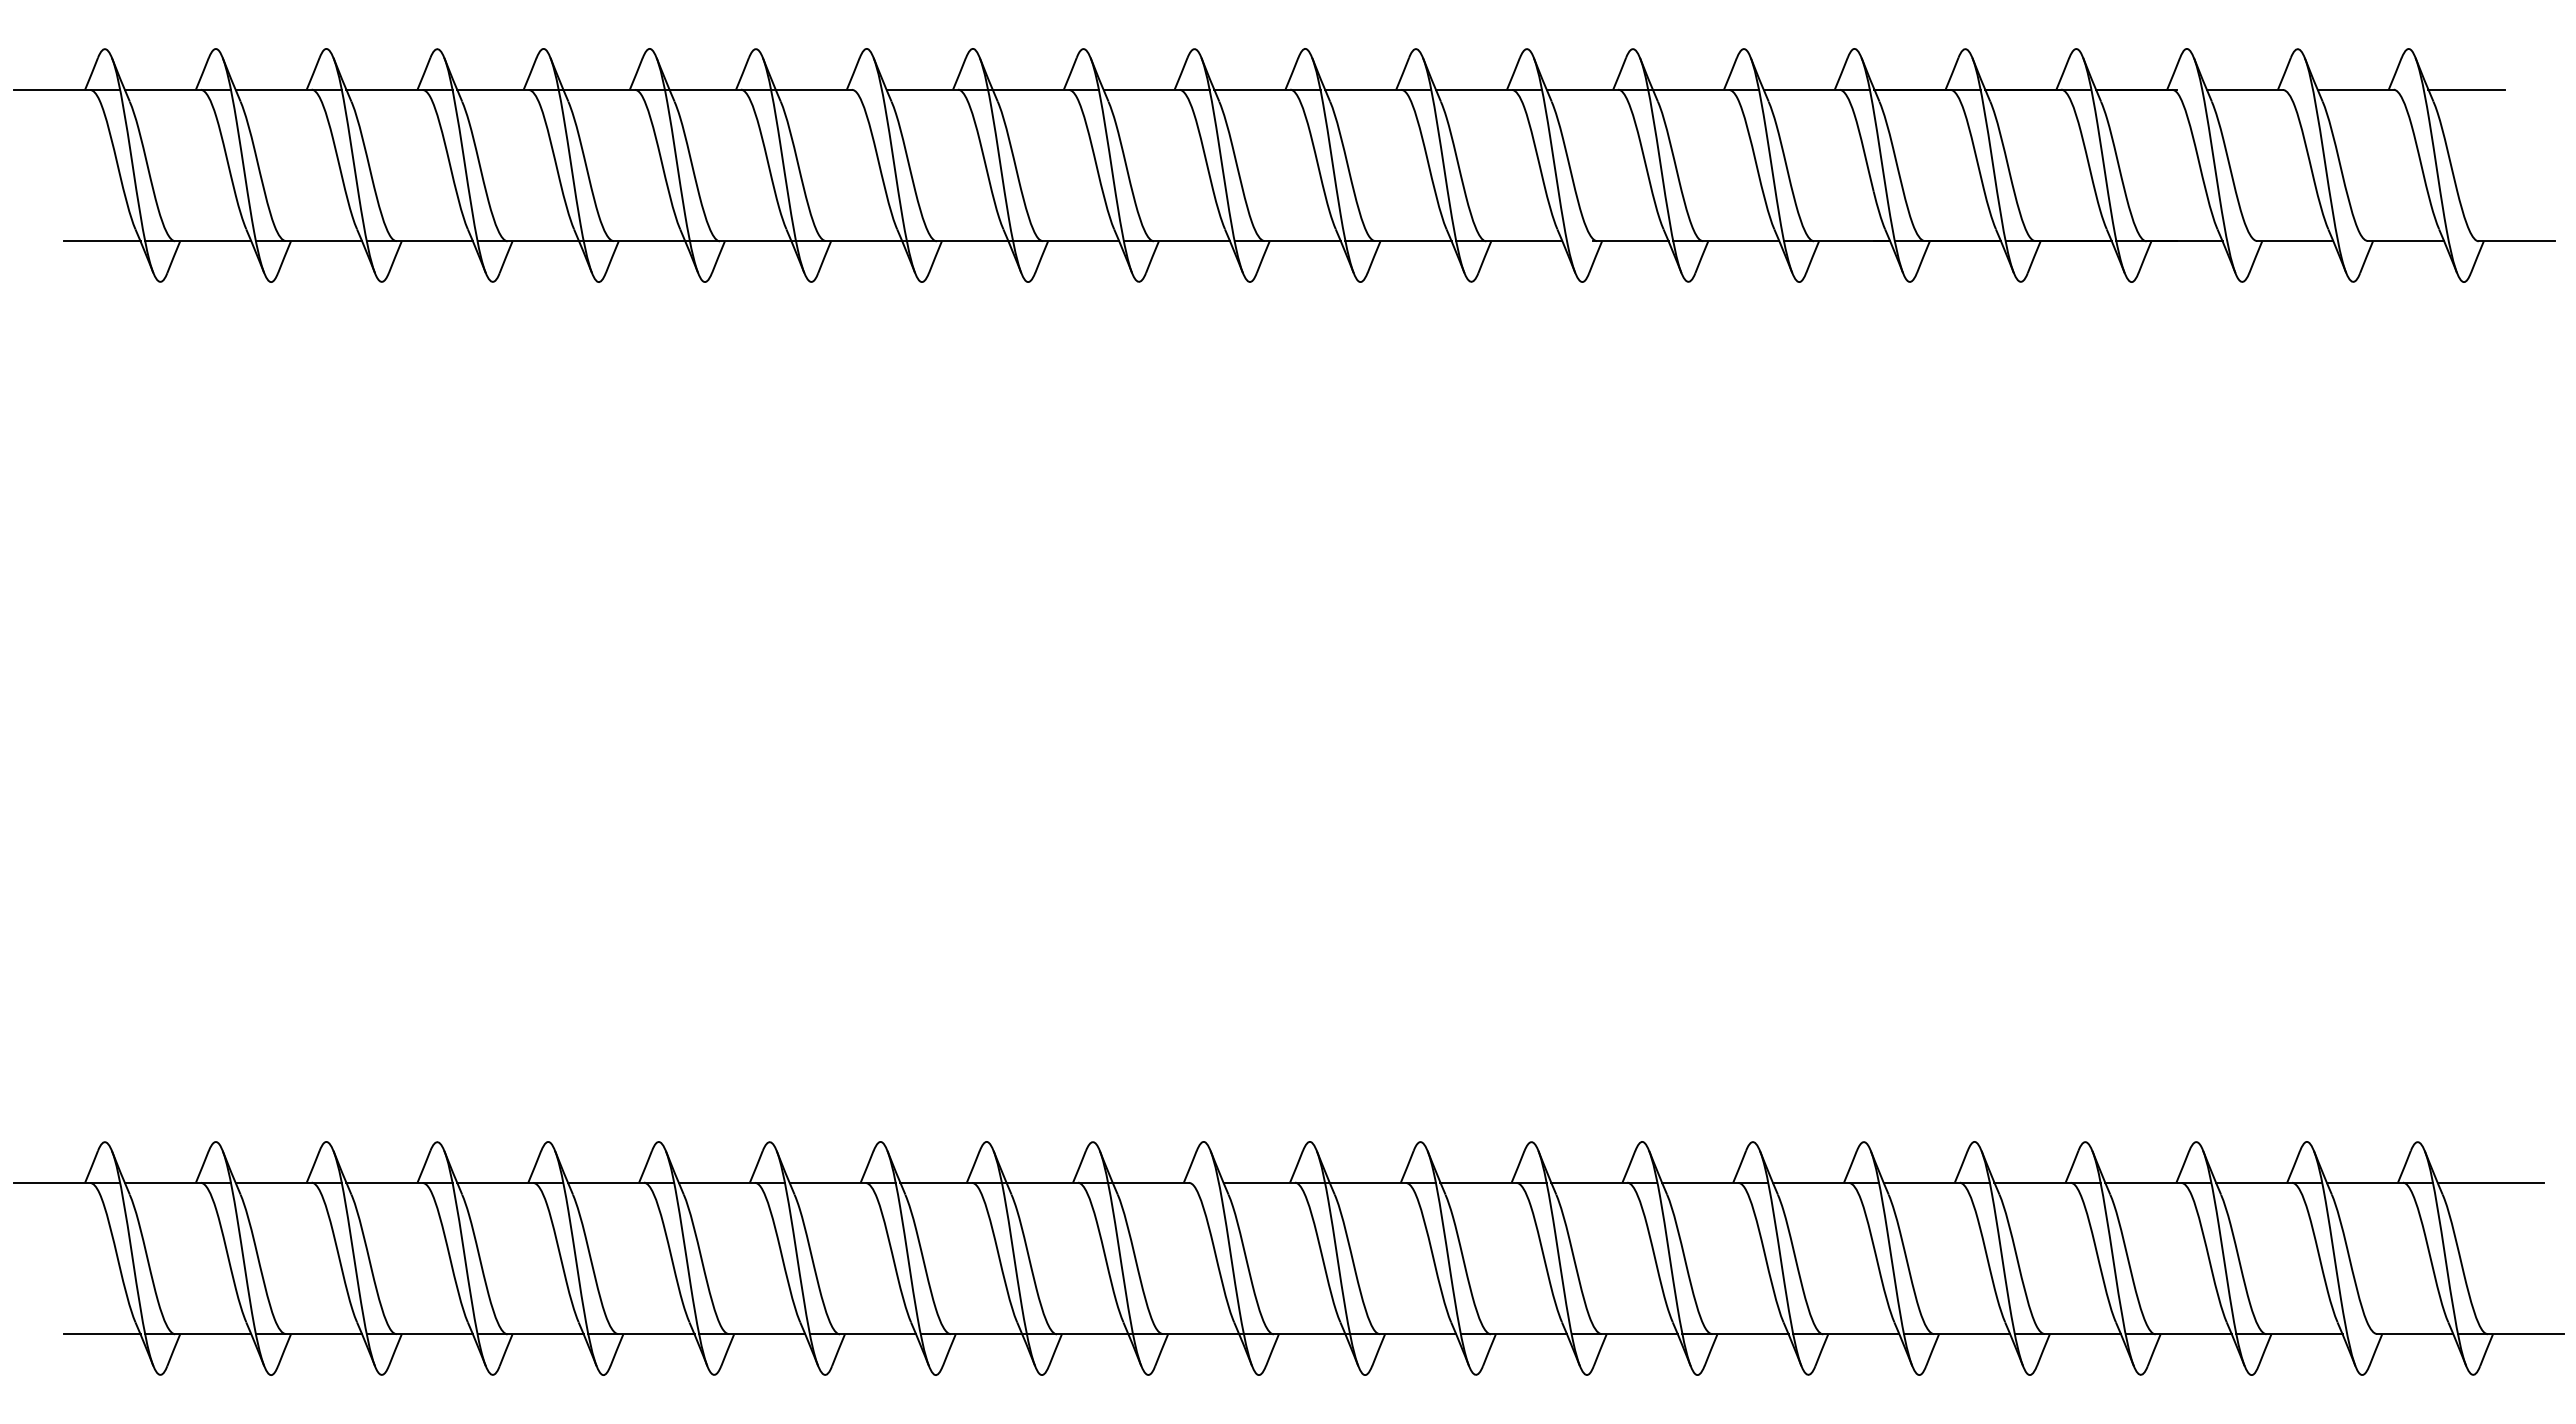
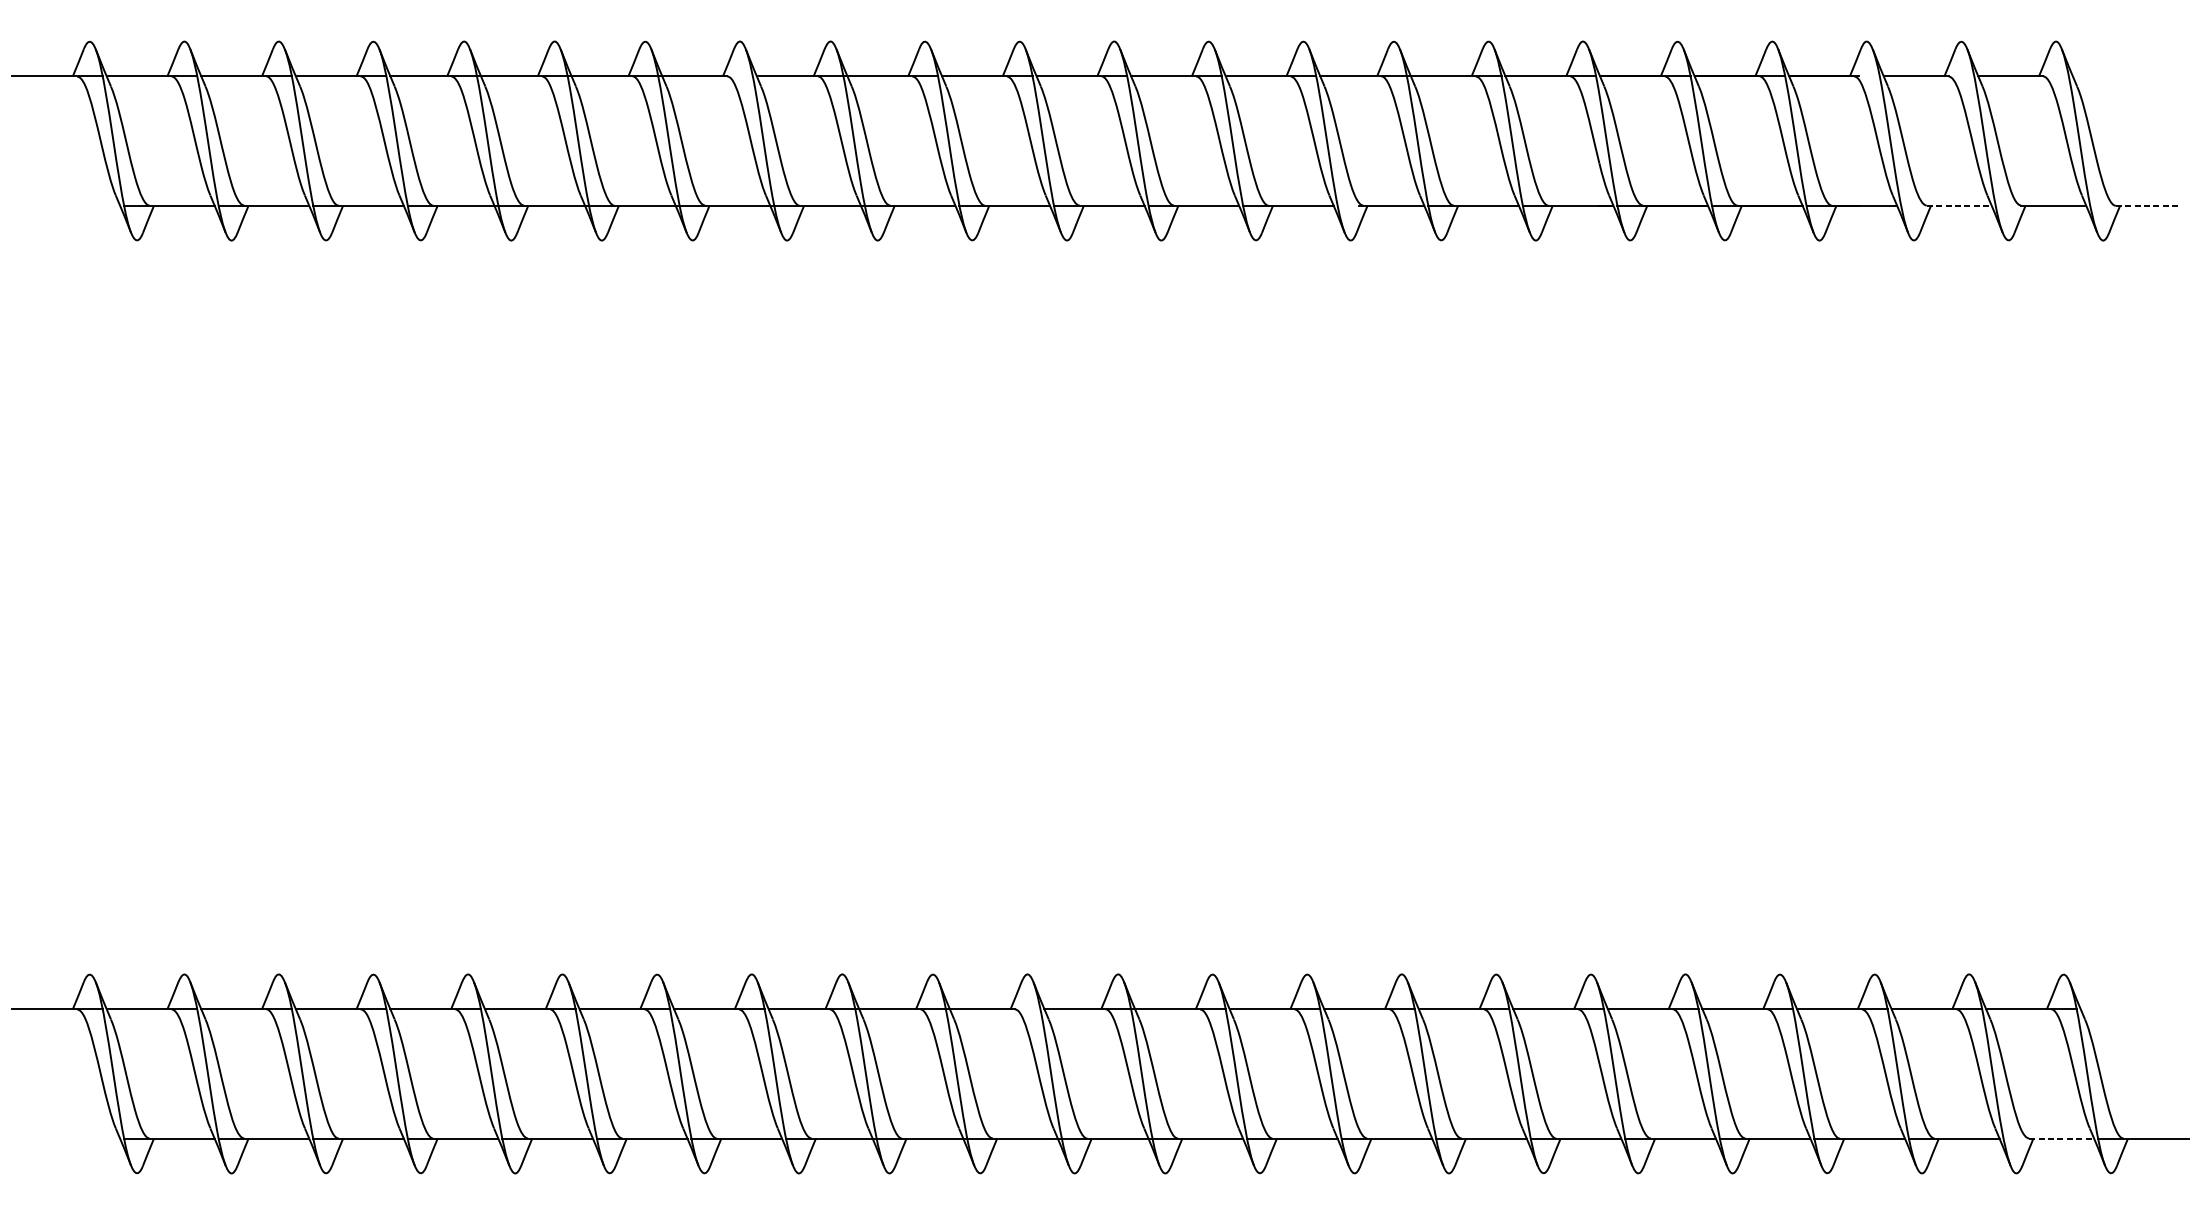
line: (2466, 89) -> (2105, 76), removed
line: (102, 241) -> (87, 205), removed
line: (2295, 241) -> (1959, 205), solid -> dashed
line: (2517, 241) -> (2148, 205), solid -> dashed
line: (2490, 1182) -> (2125, 1009), removed
line: (102, 1334) -> (87, 1138), removed
line: (2415, 1334) -> (2061, 1138), solid -> dashed

